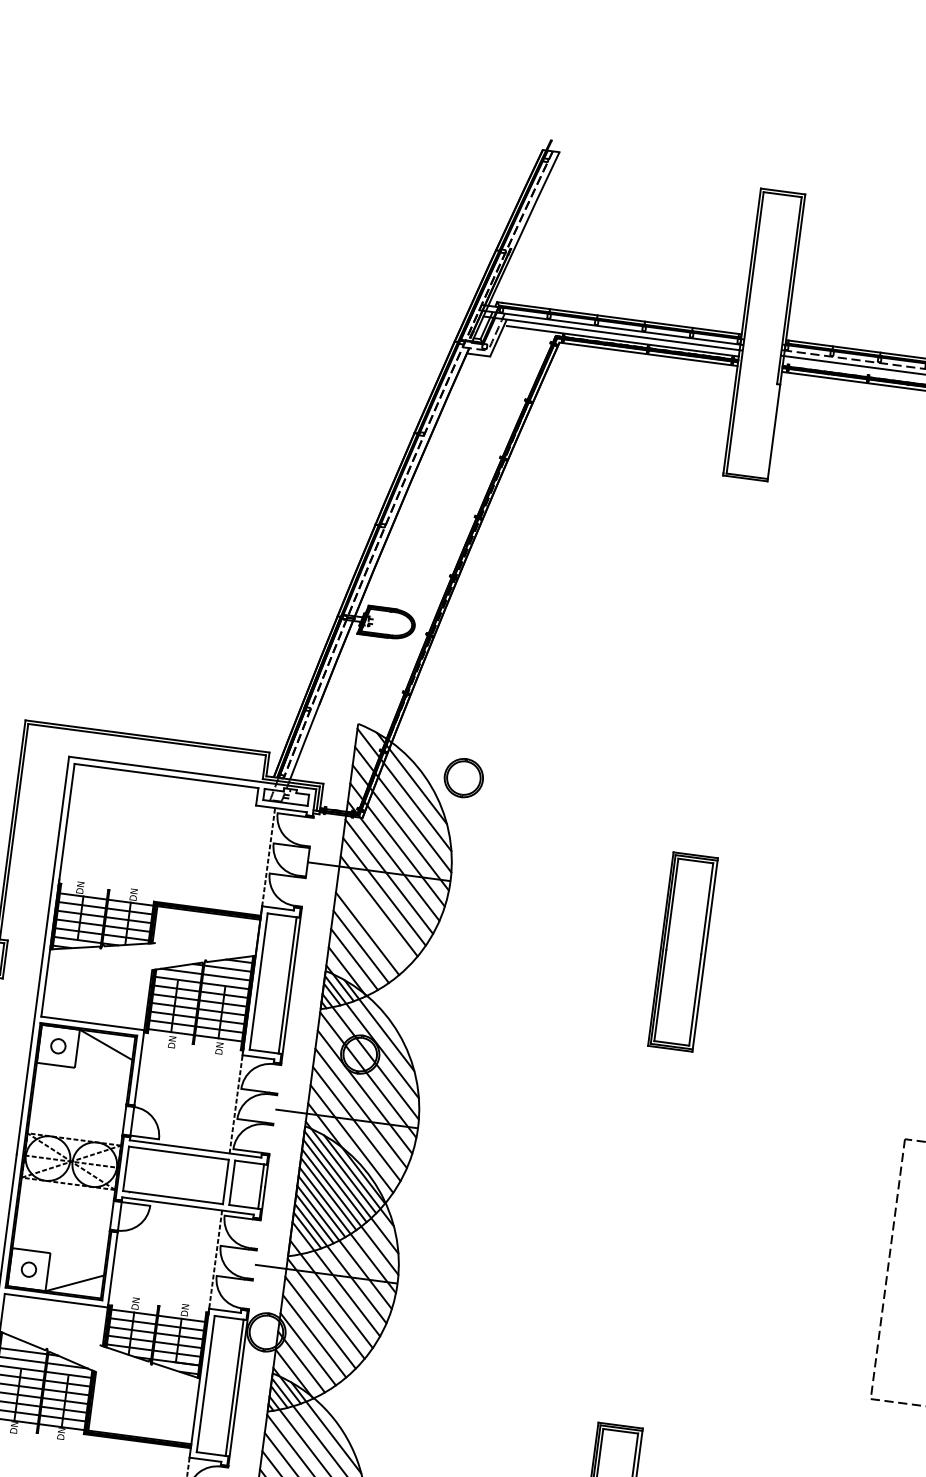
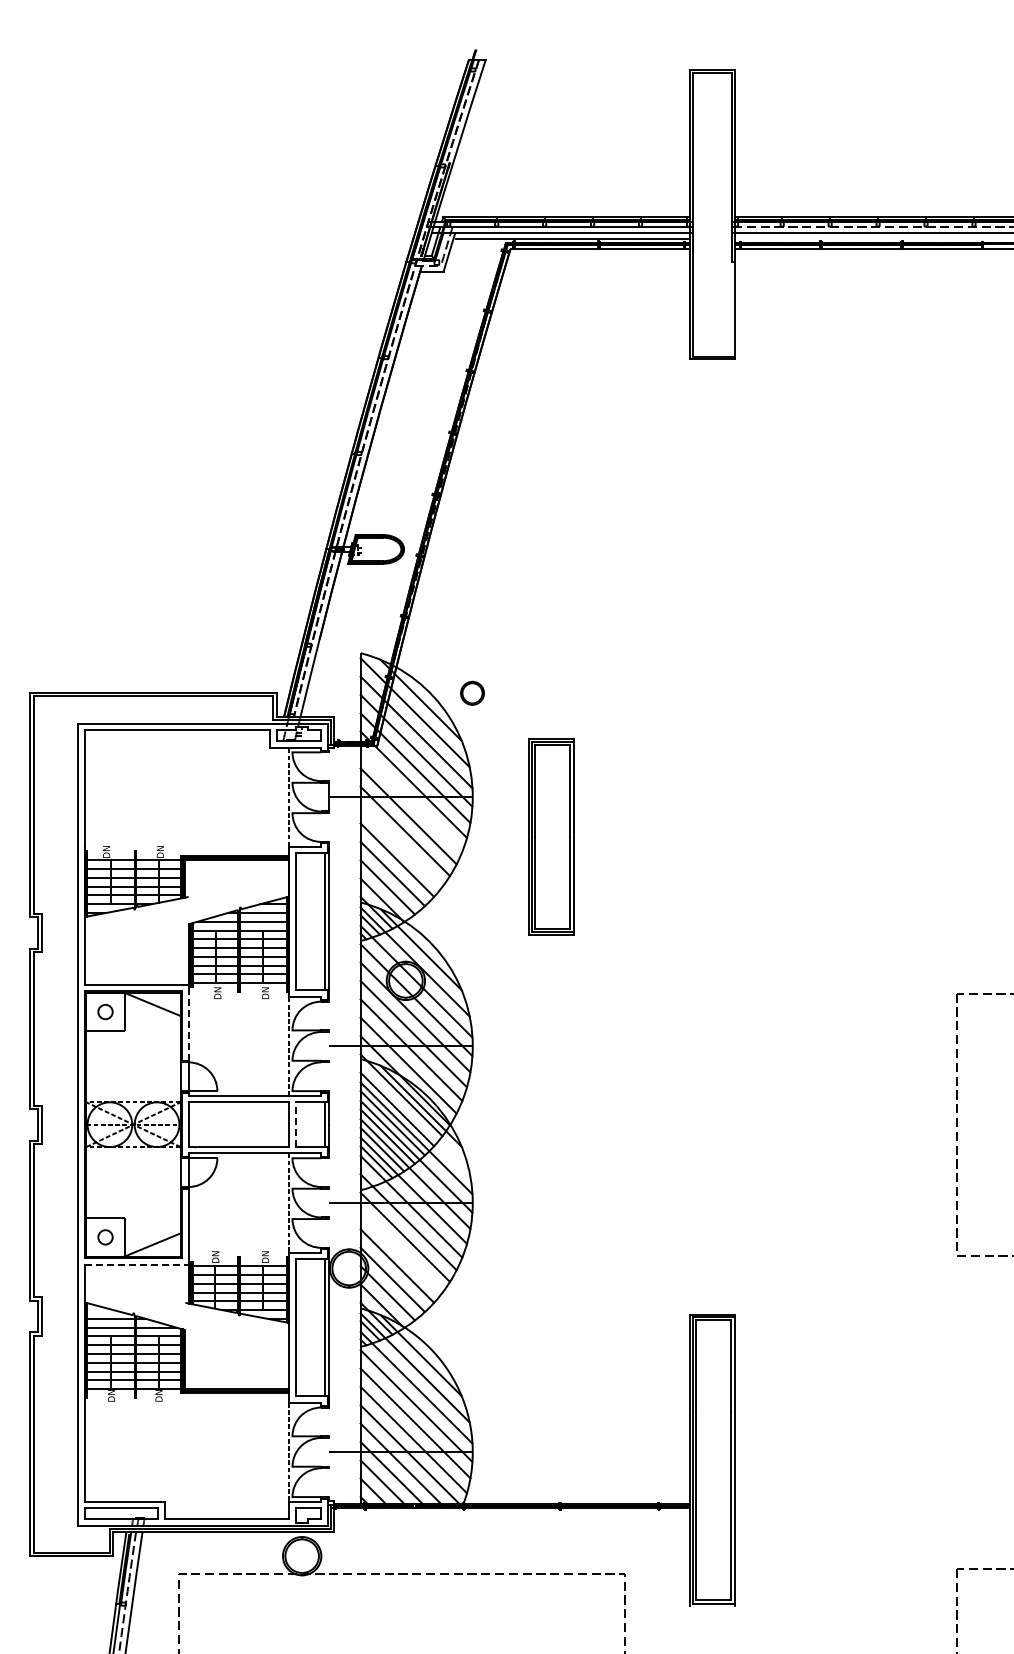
part: (463, 778) -> (472, 693), size x0.6
line: (389, 876) -> (411, 800), removed
part: (683, 951) -> (551, 836), moved
line: (139, 1067) -> (188, 1022), solid -> dashed
line: (232, 1182) -> (295, 1124), solid -> dashed
line: (350, 1192) -> (414, 1118), removed
line: (56, 1300) -> (136, 1264), solid -> dashed
line: (320, 1322) -> (401, 1251), removed

